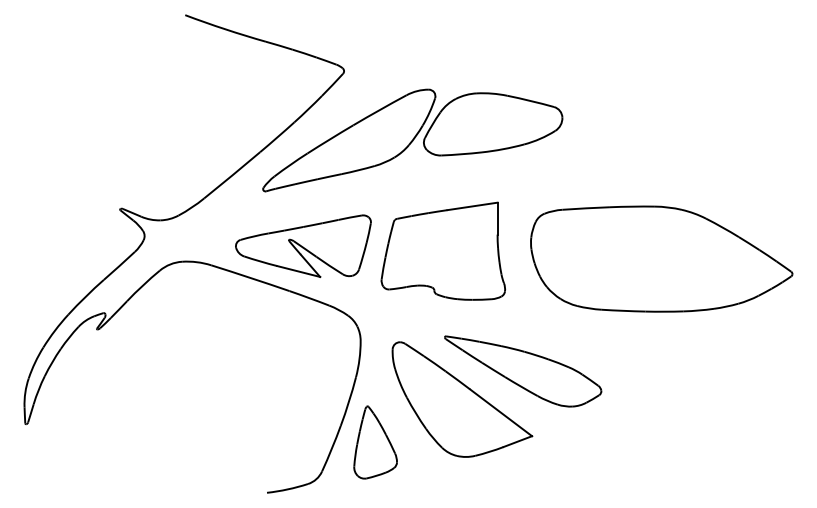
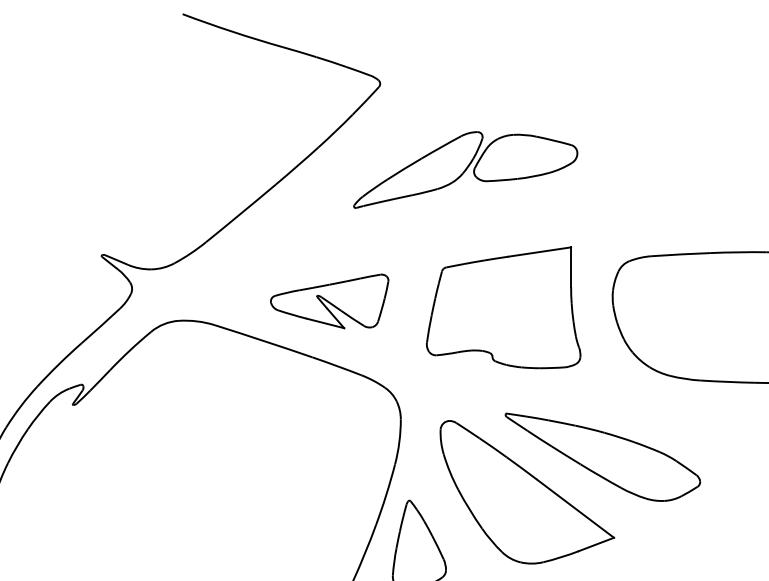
part: (412, 140) -> (465, 170), size x0.6
part: (303, 245) -> (329, 300), size x0.7

